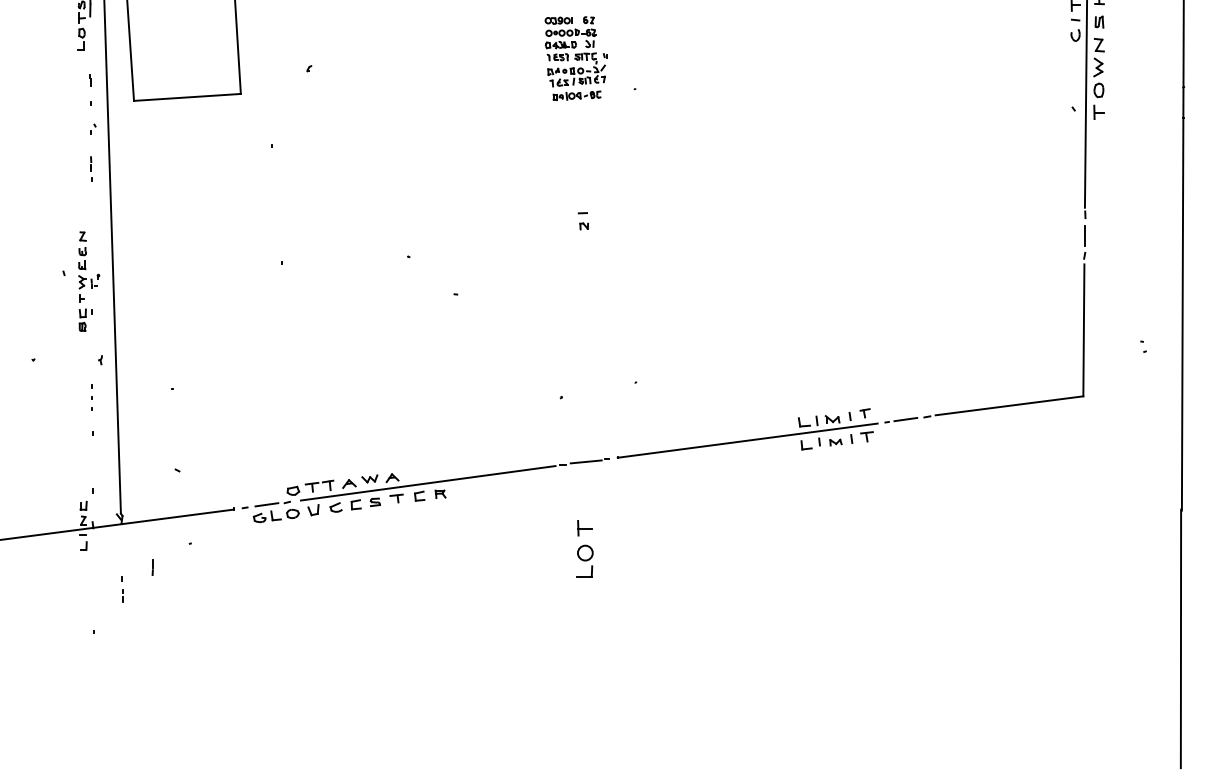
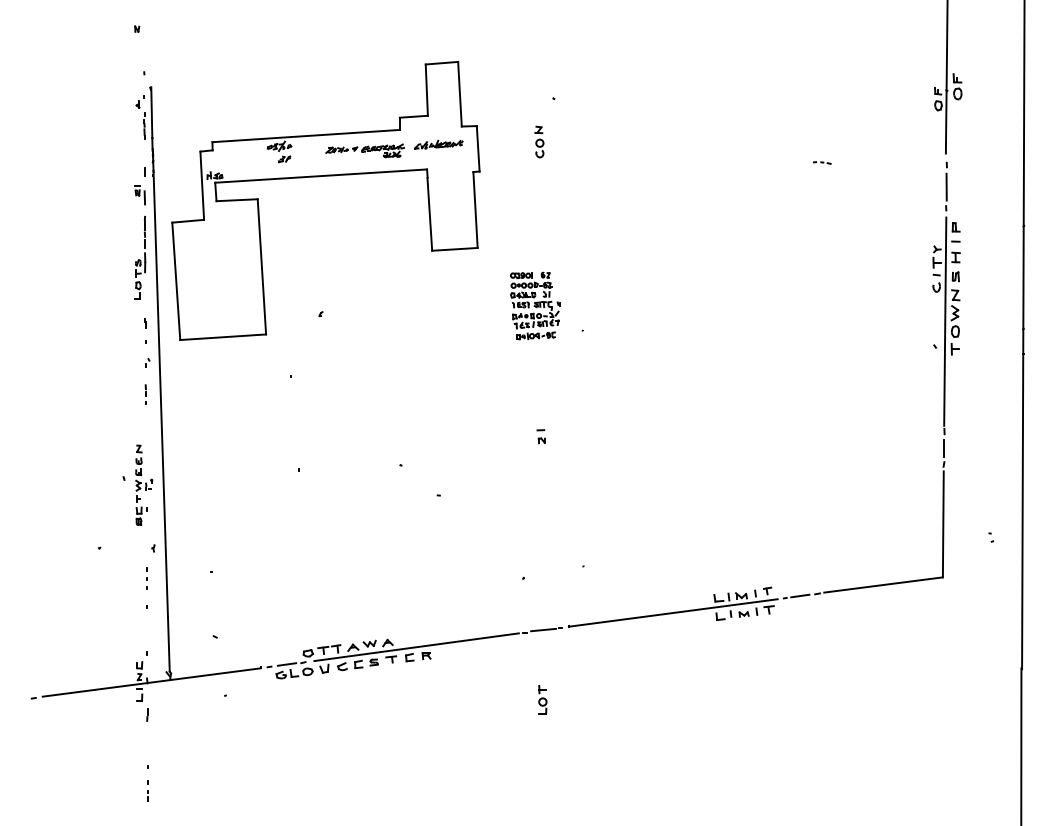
part: (584, 548) -> (542, 699), size x0.62
line: (152, 567) -> (147, 714), moved
line: (121, 589) -> (147, 790), moved

